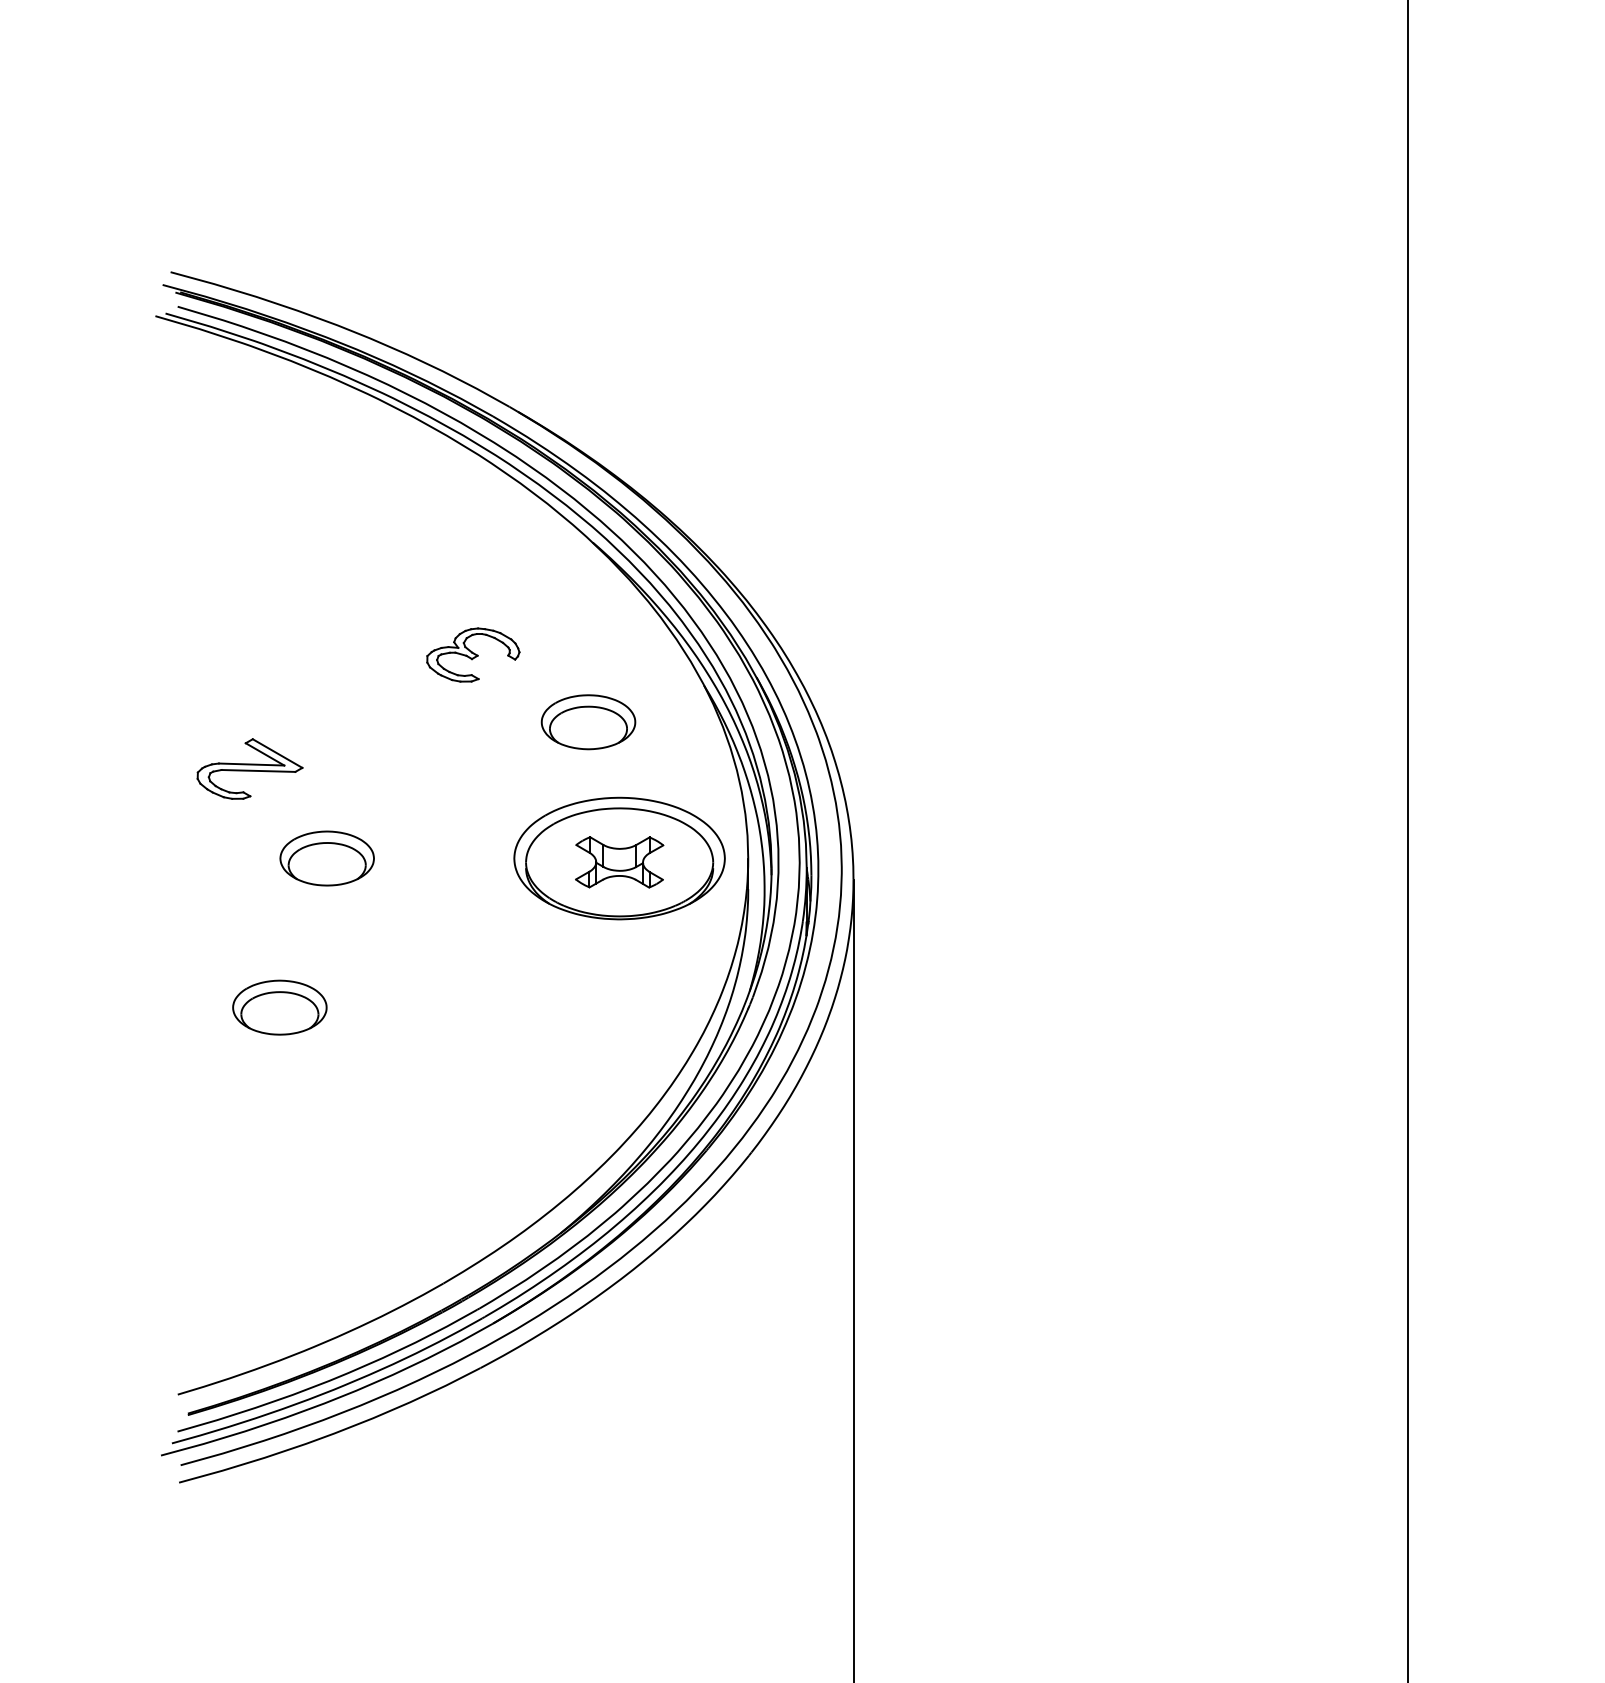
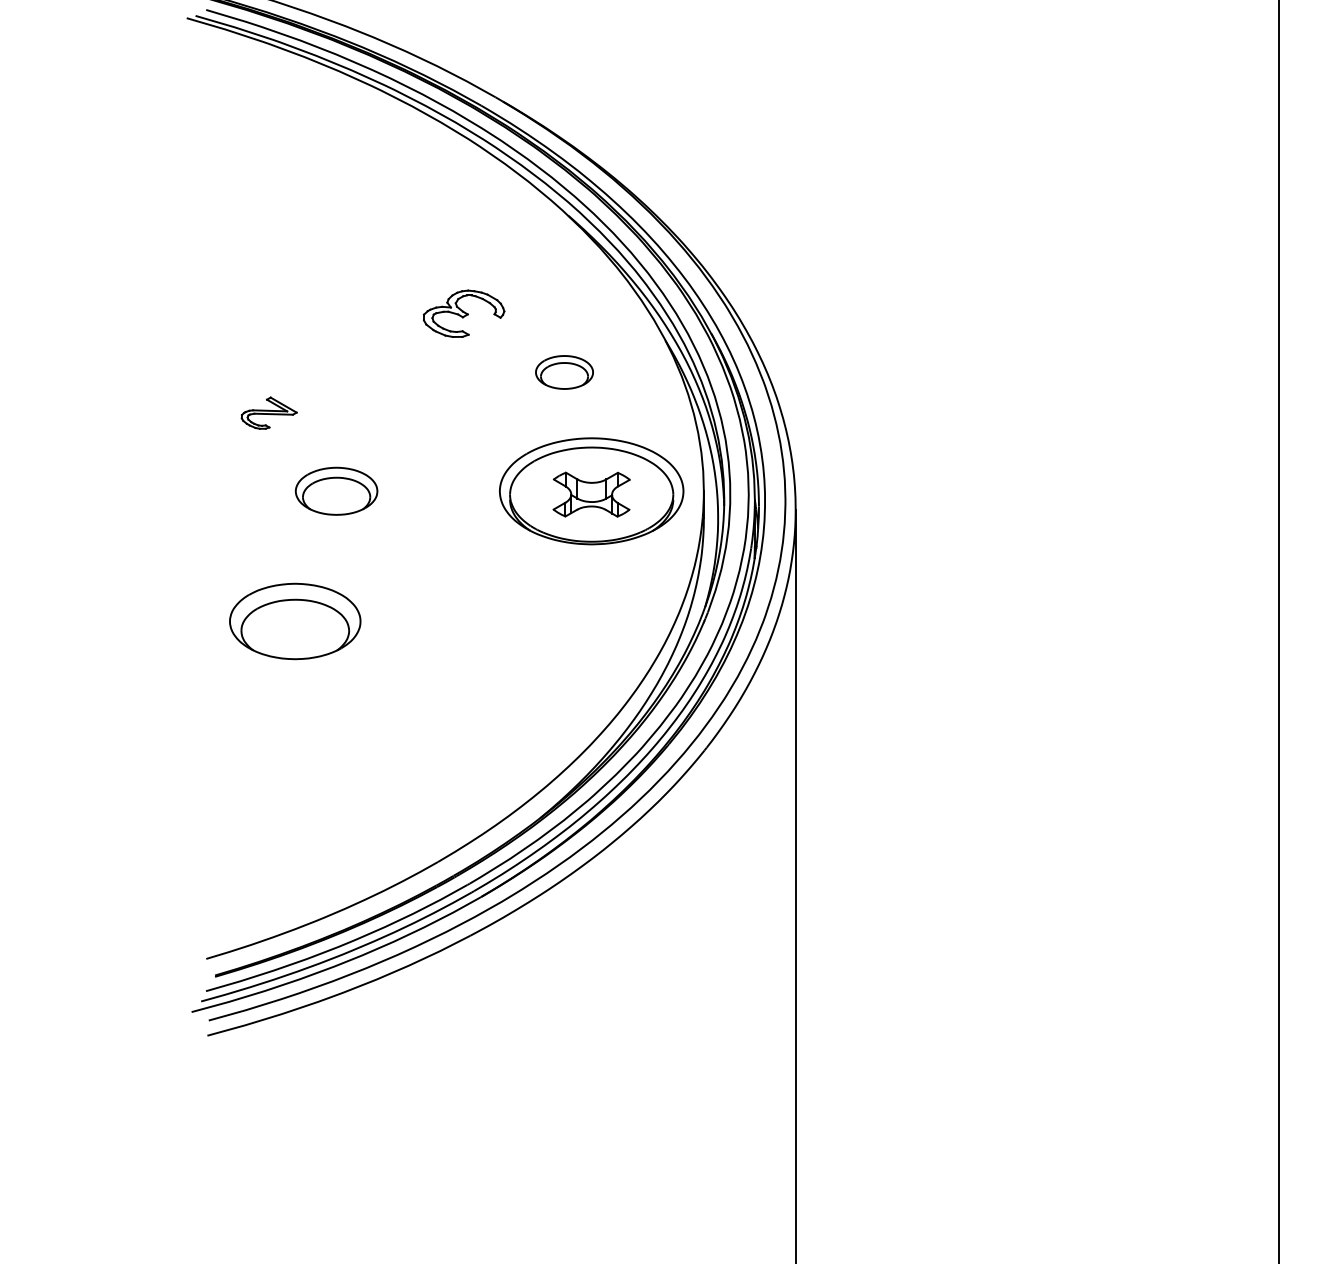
part: (588, 722) -> (564, 372), size x0.7
part: (249, 768) -> (268, 412), size x0.6
part: (279, 1007) -> (294, 621), size x1.6

